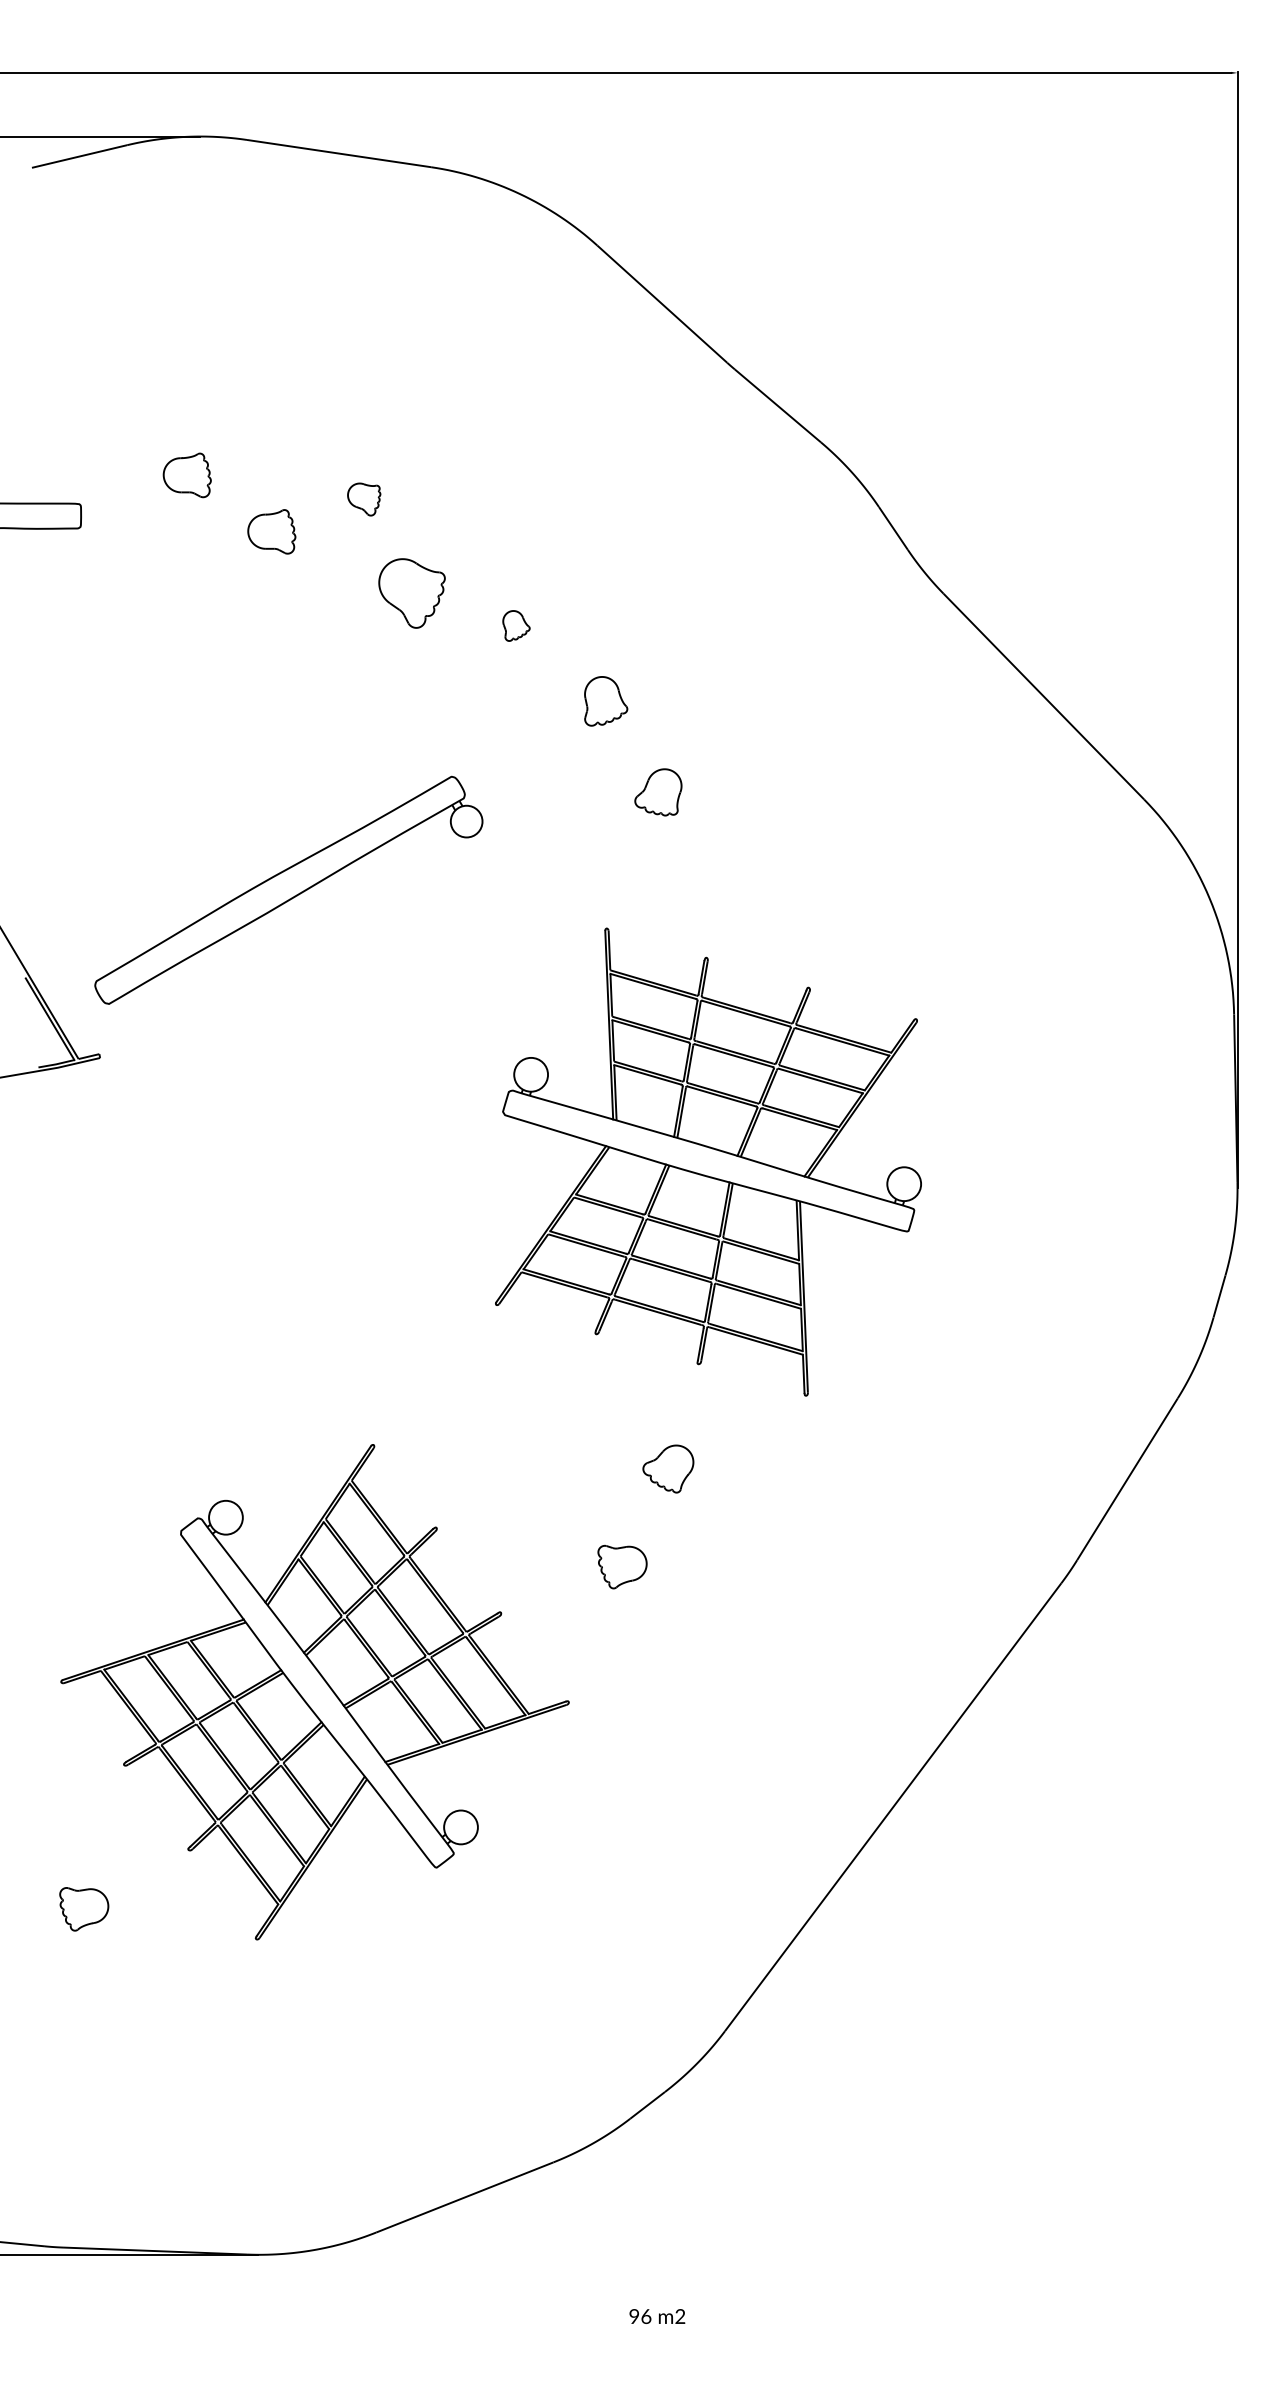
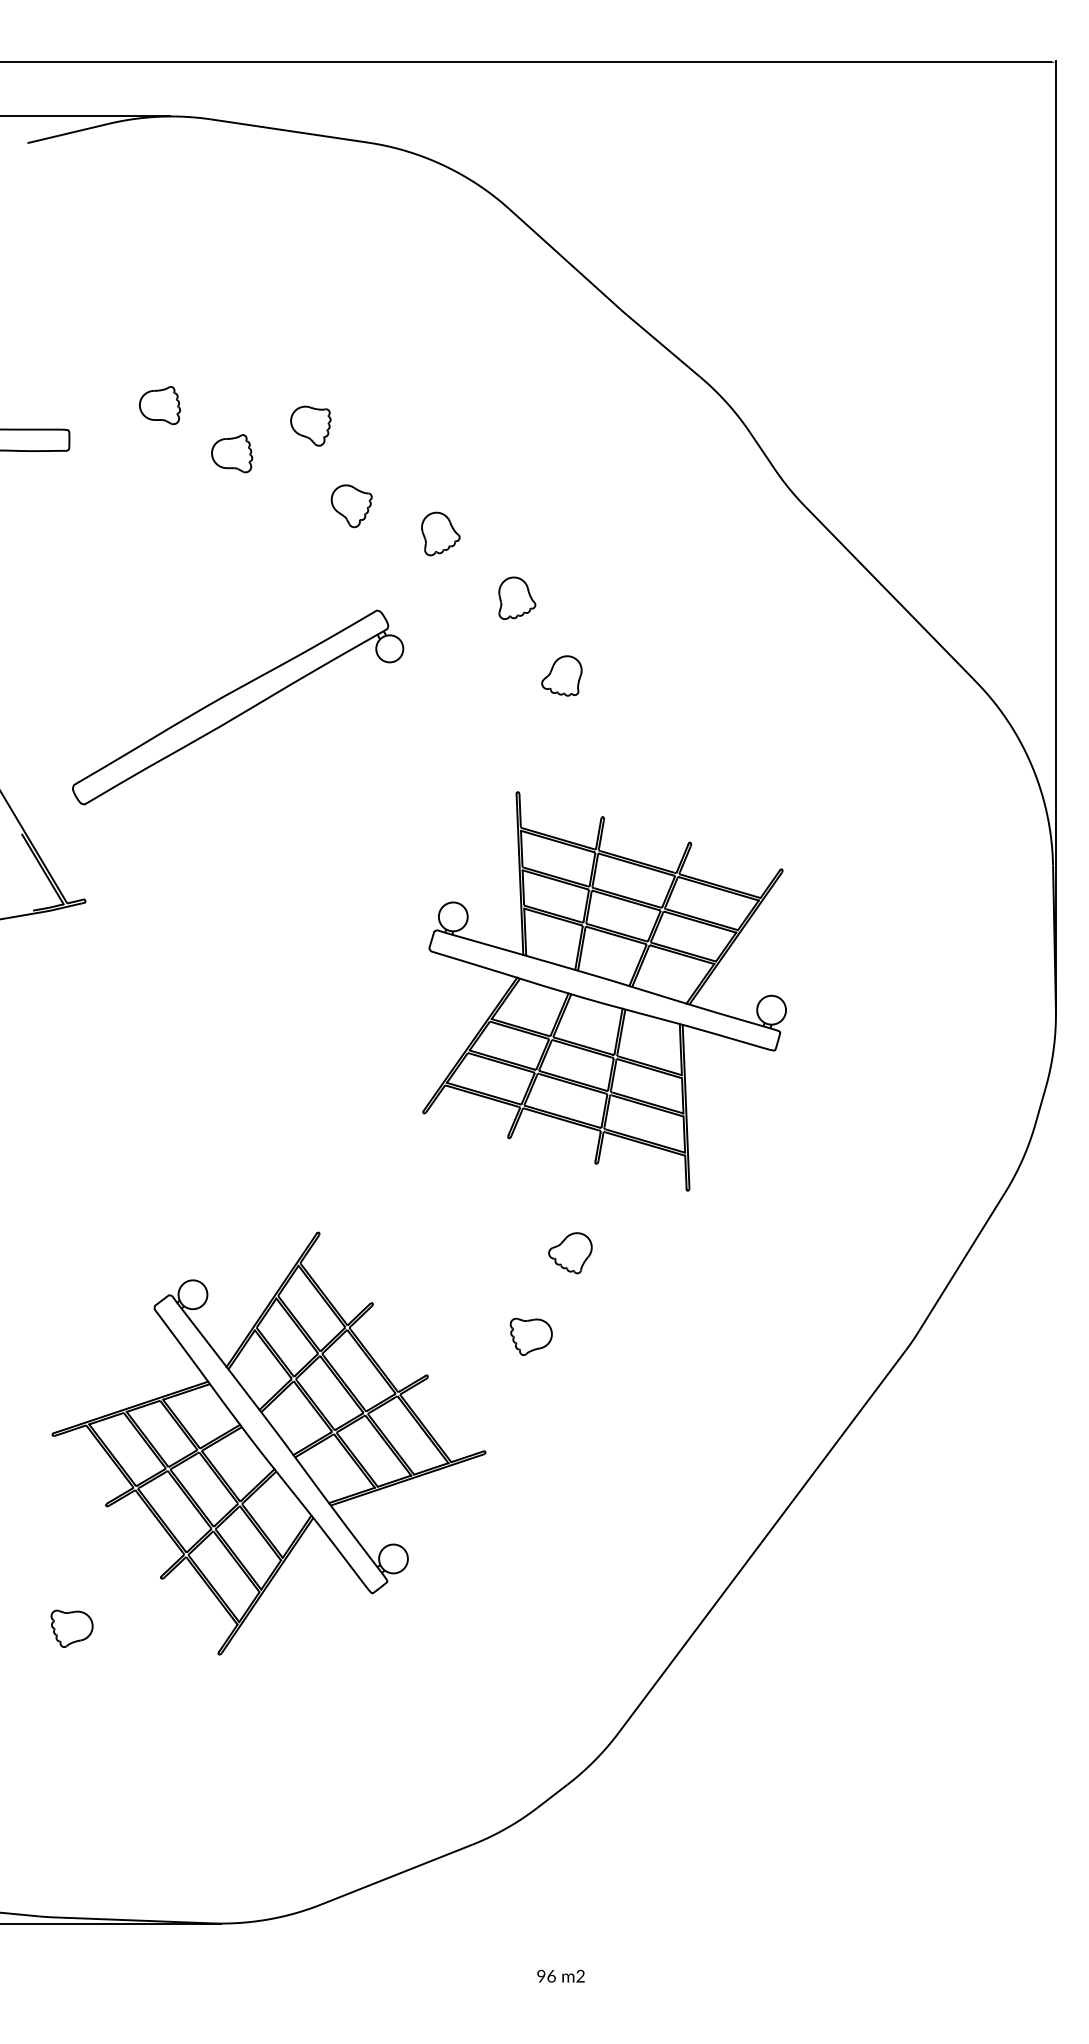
part: (364, 499) -> (311, 426), size x1.43
part: (411, 593) -> (351, 506), size x0.71
part: (516, 625) -> (440, 533), size x1.67
part: (288, 889) -> (237, 706), moved

